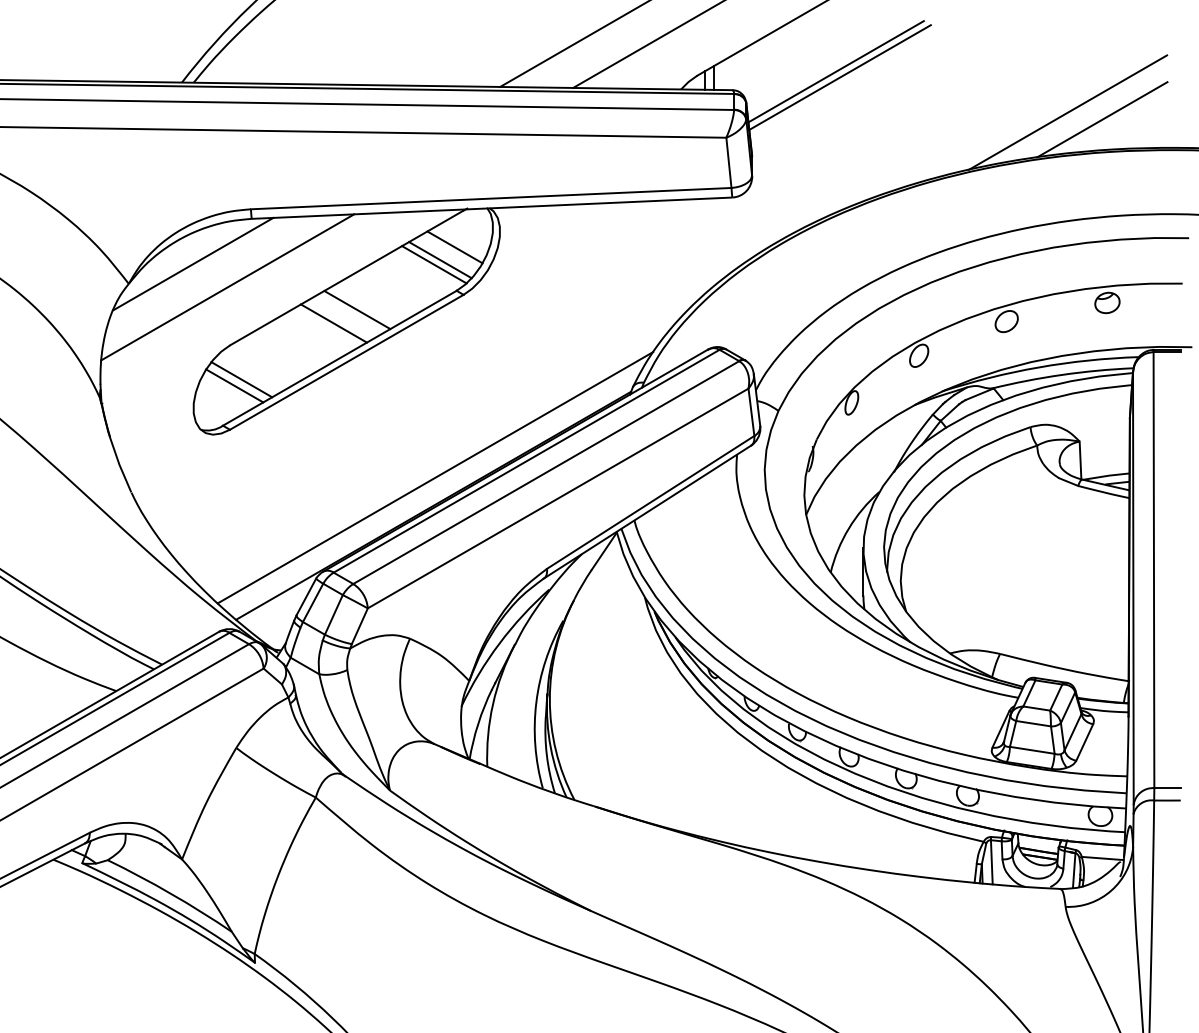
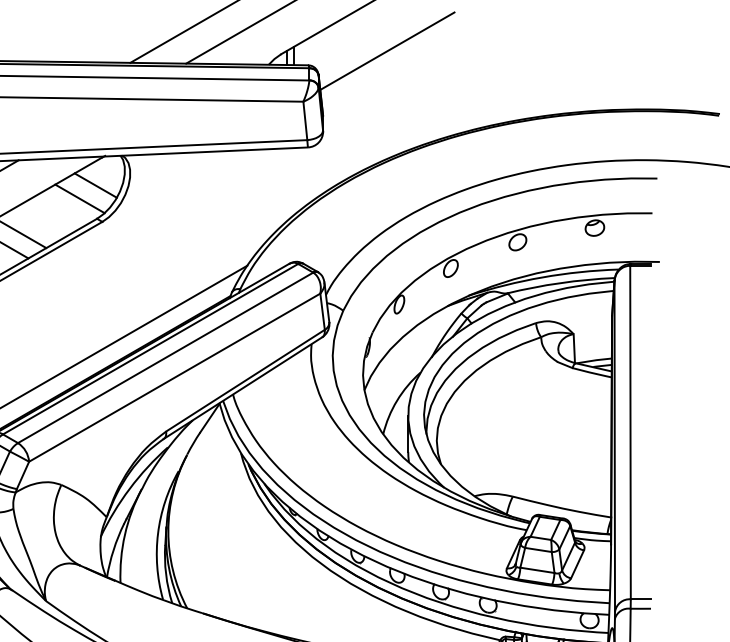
line: (839, 77) -> (389, 55), removed
line: (1067, 112) -> (564, 82), removed
line: (1102, 119) -> (591, 87), removed
line: (440, 260) -> (84, 195), removed

